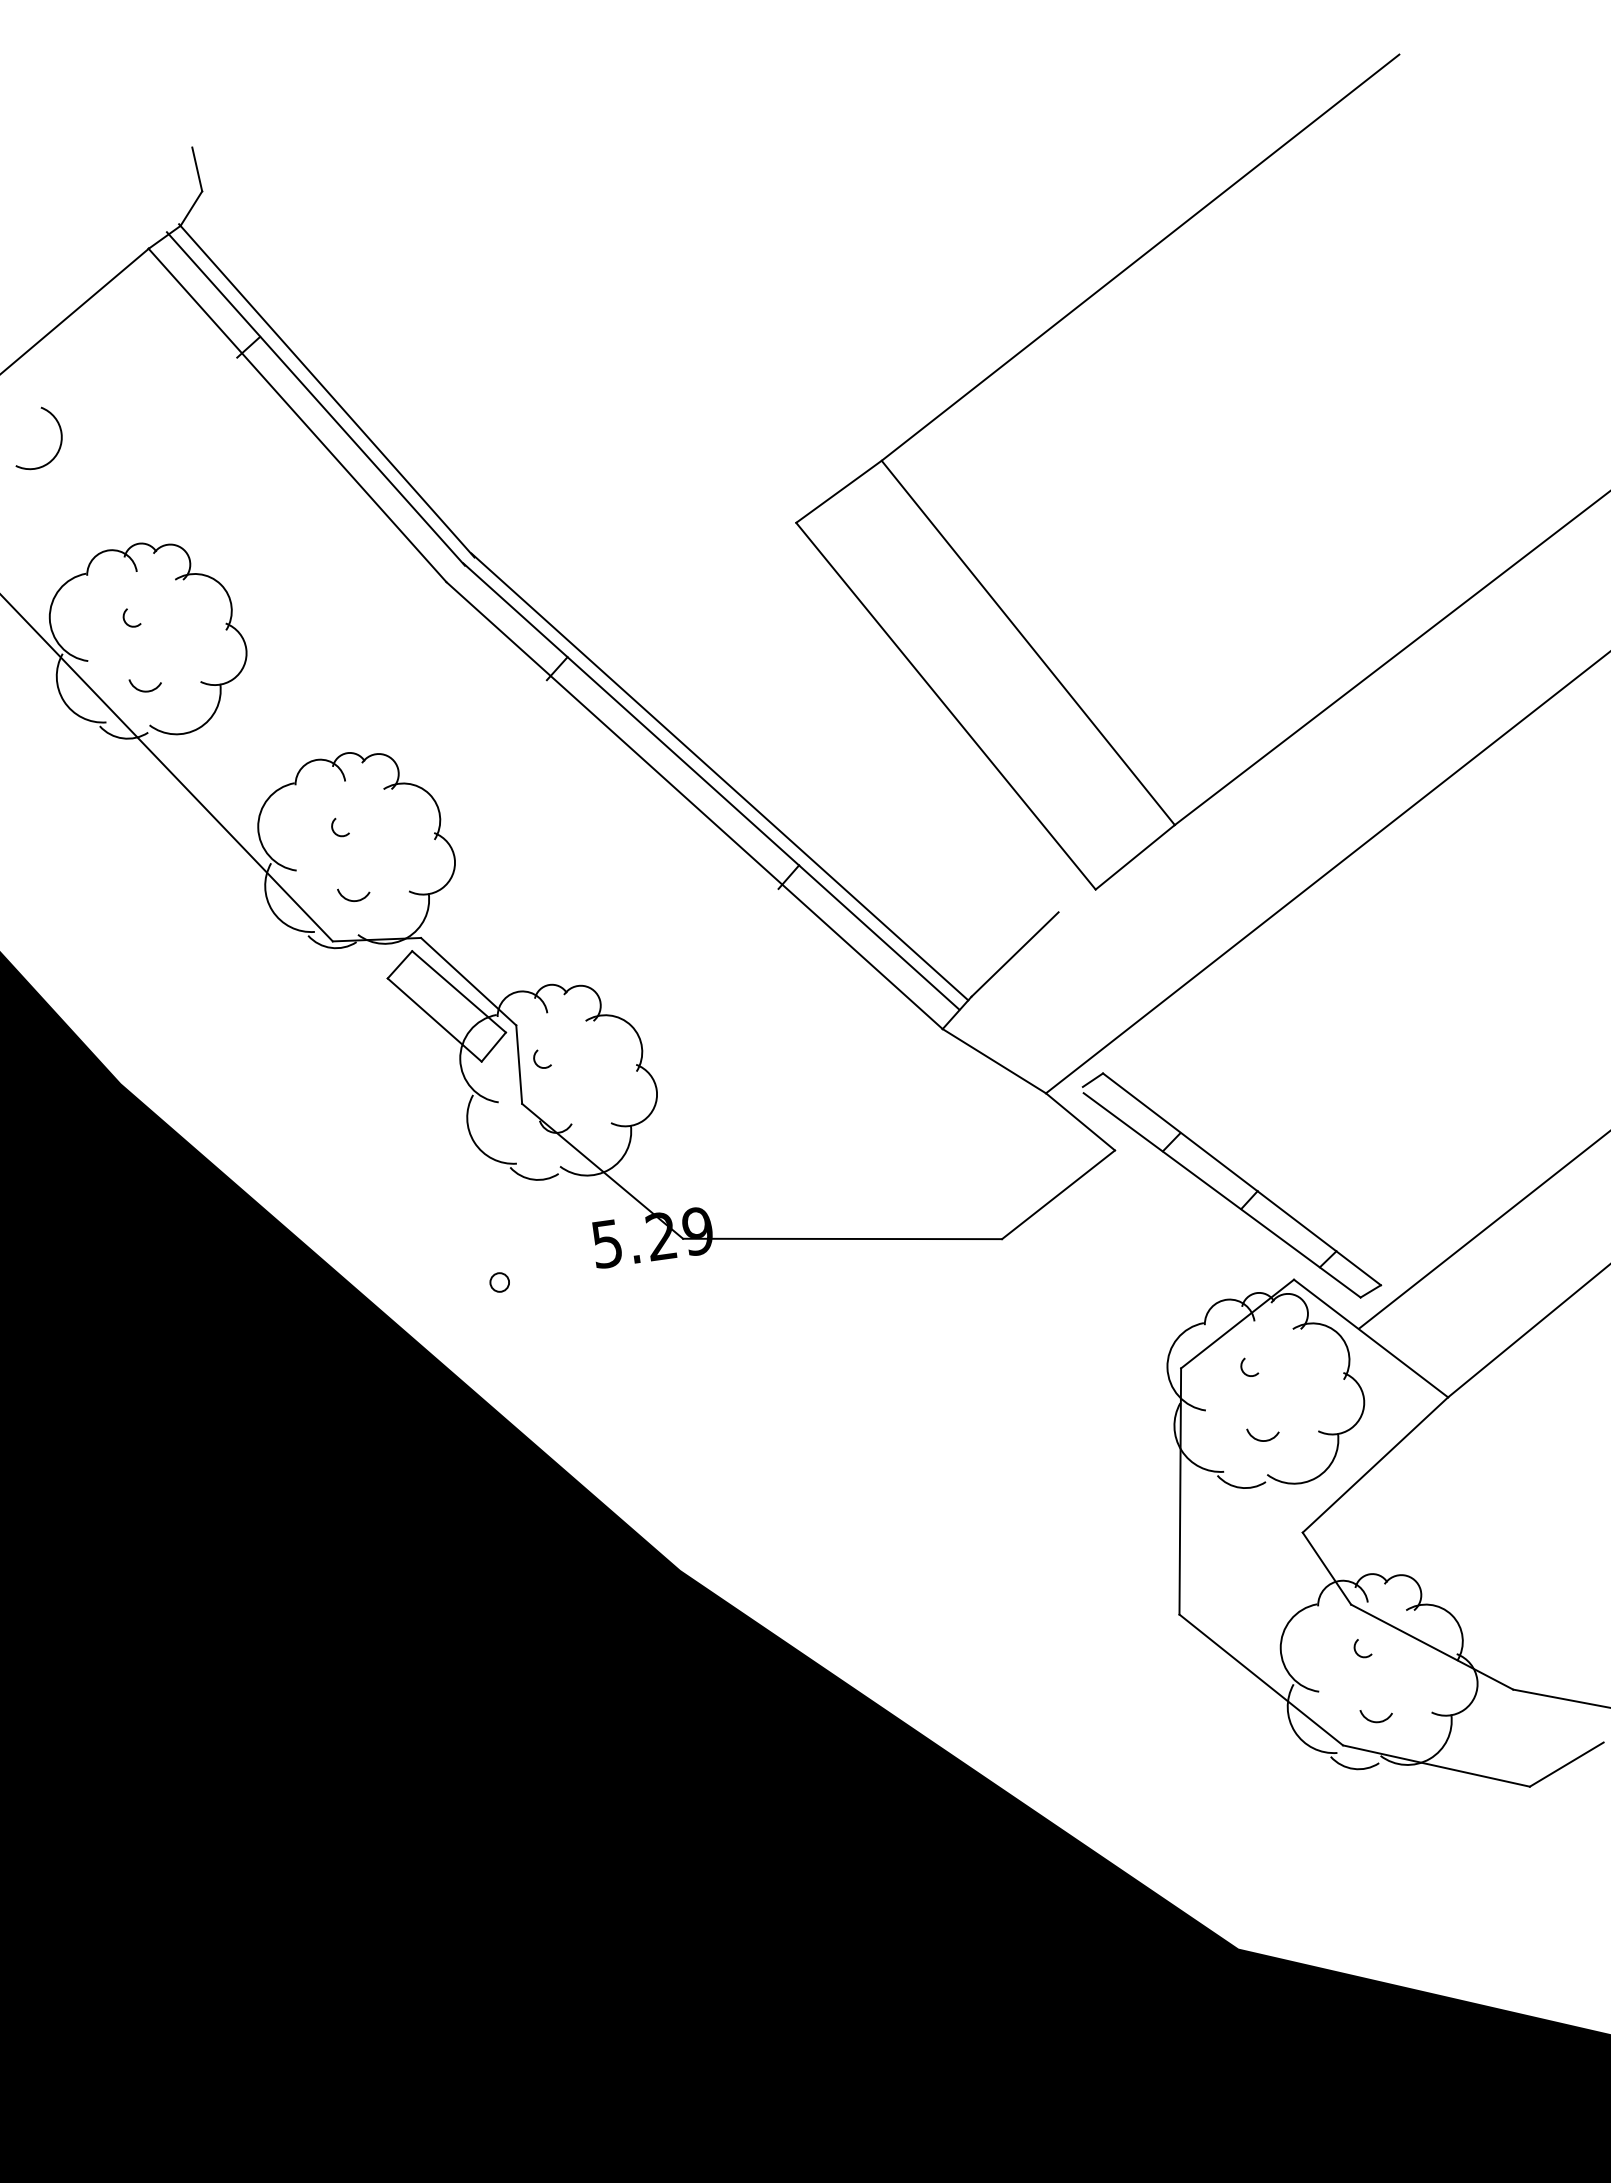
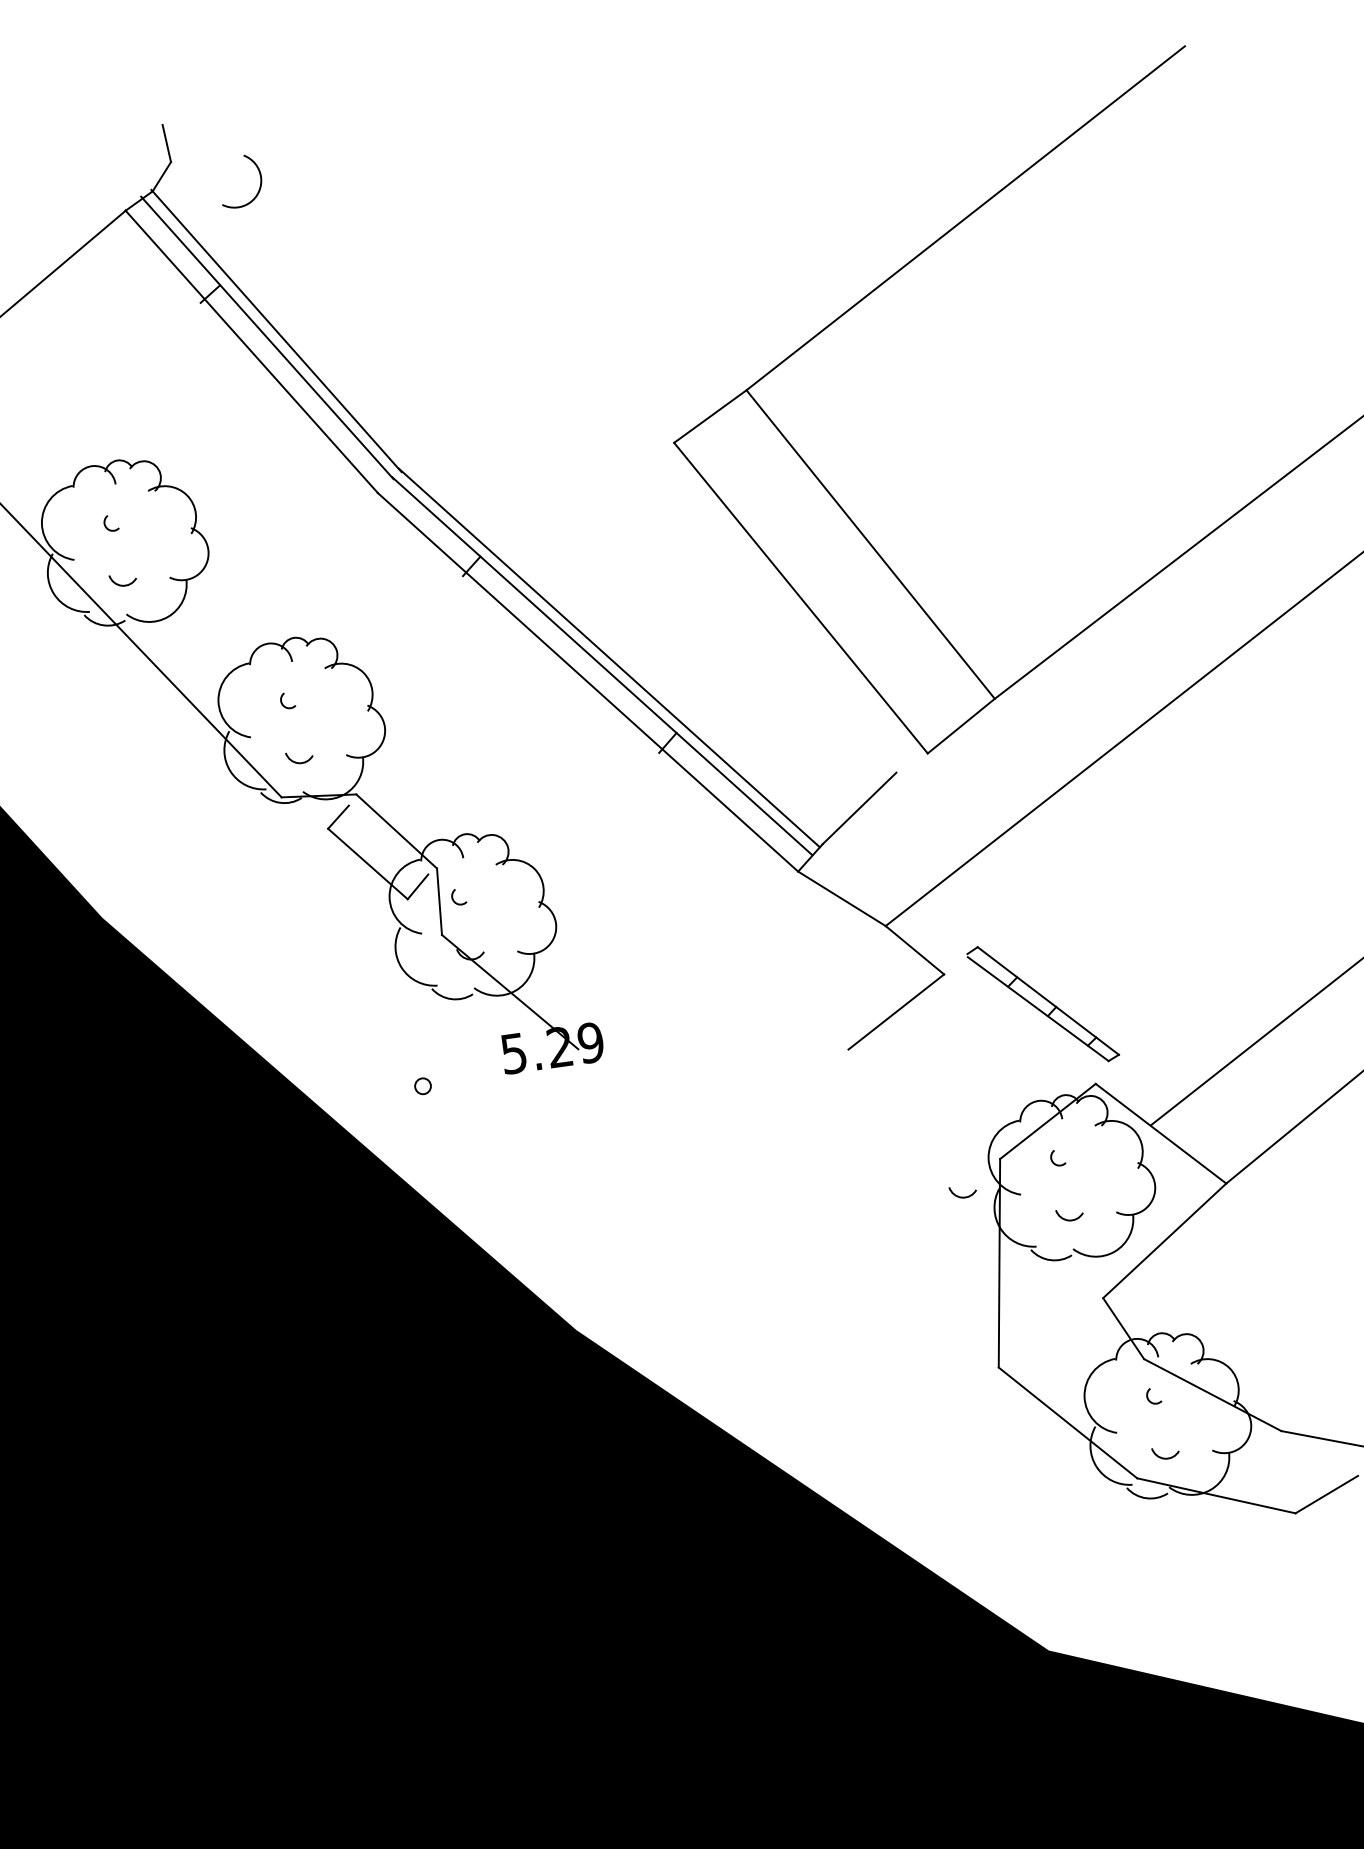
arc: (60, 438) -> (260, 181), moved
line: (458, 991) -> (388, 839), removed
part: (1231, 1185) -> (1042, 1004), size x0.6
line: (842, 1238) -> (713, 1049), removed
arc: (1134, 1412) -> (960, 1196), added

